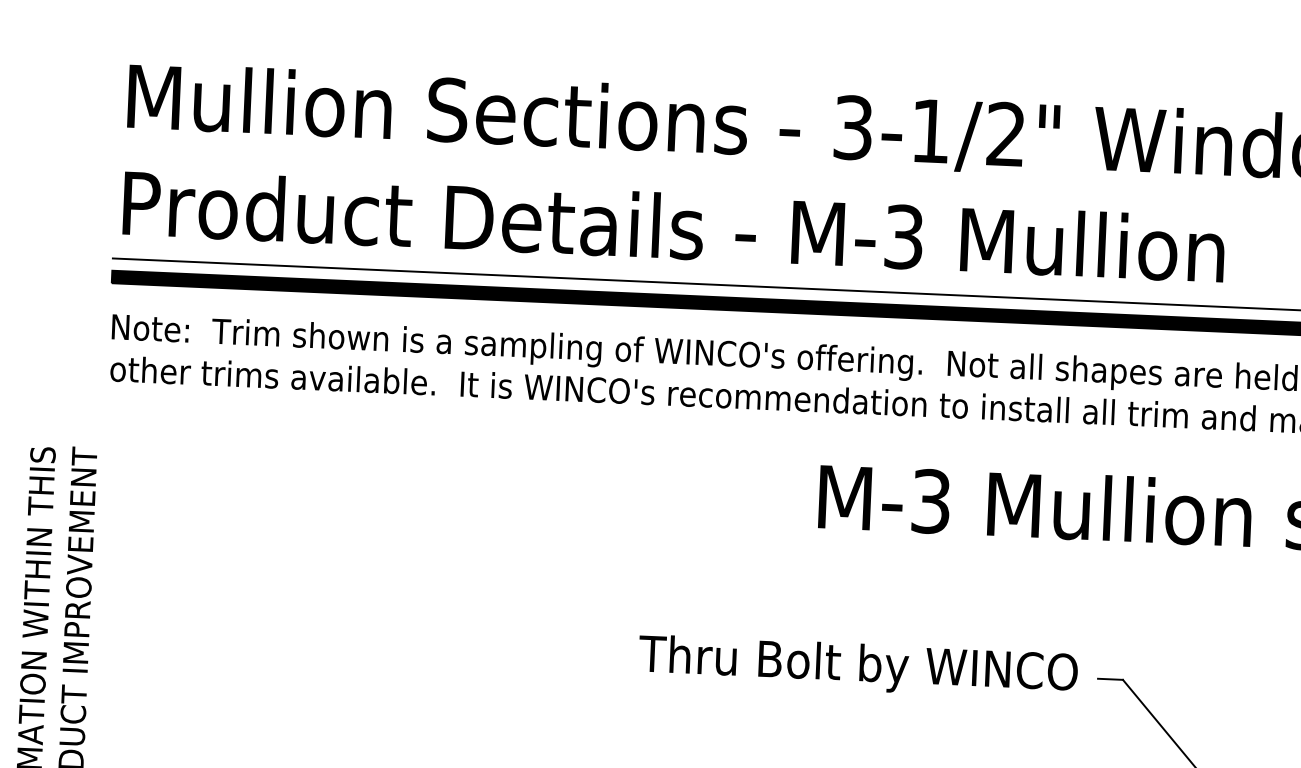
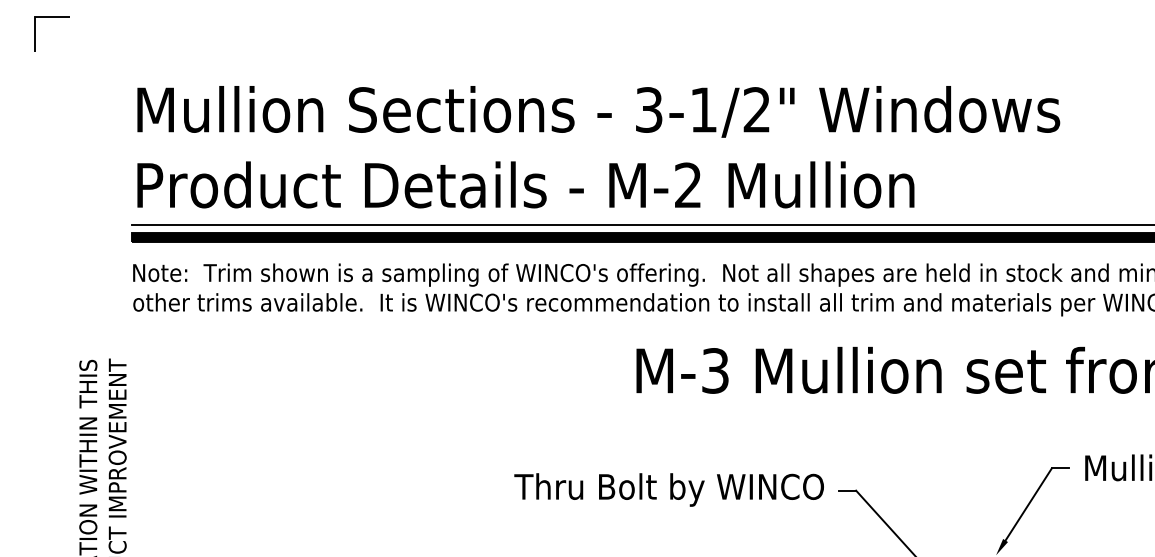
text: (904, 237) -> (688, 185), M-3 -> M-2

